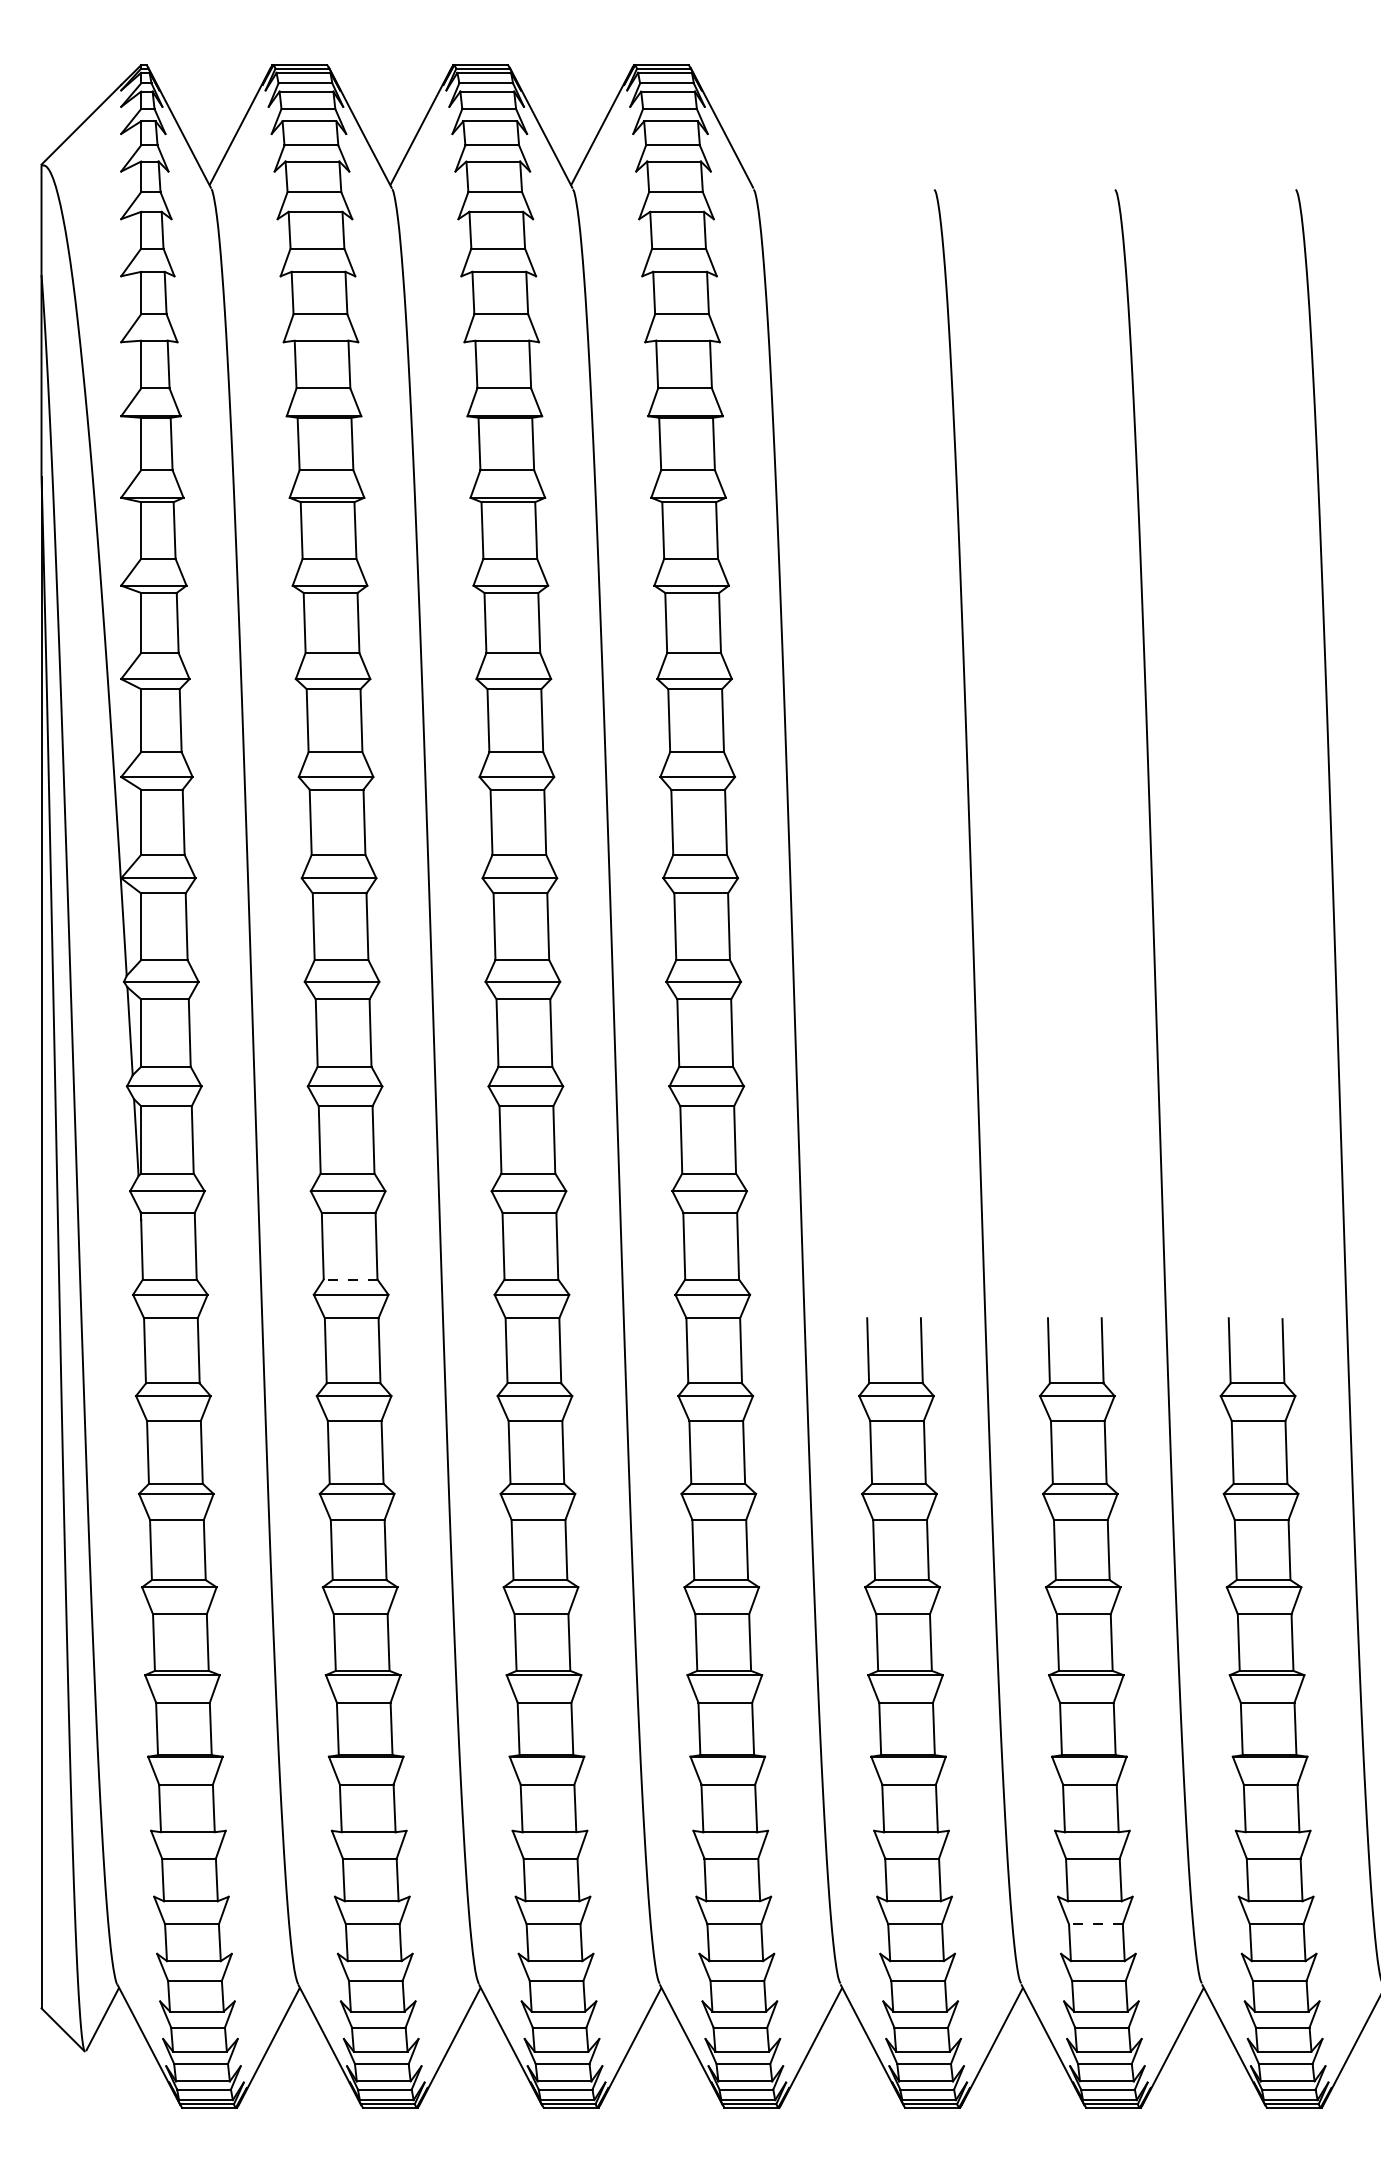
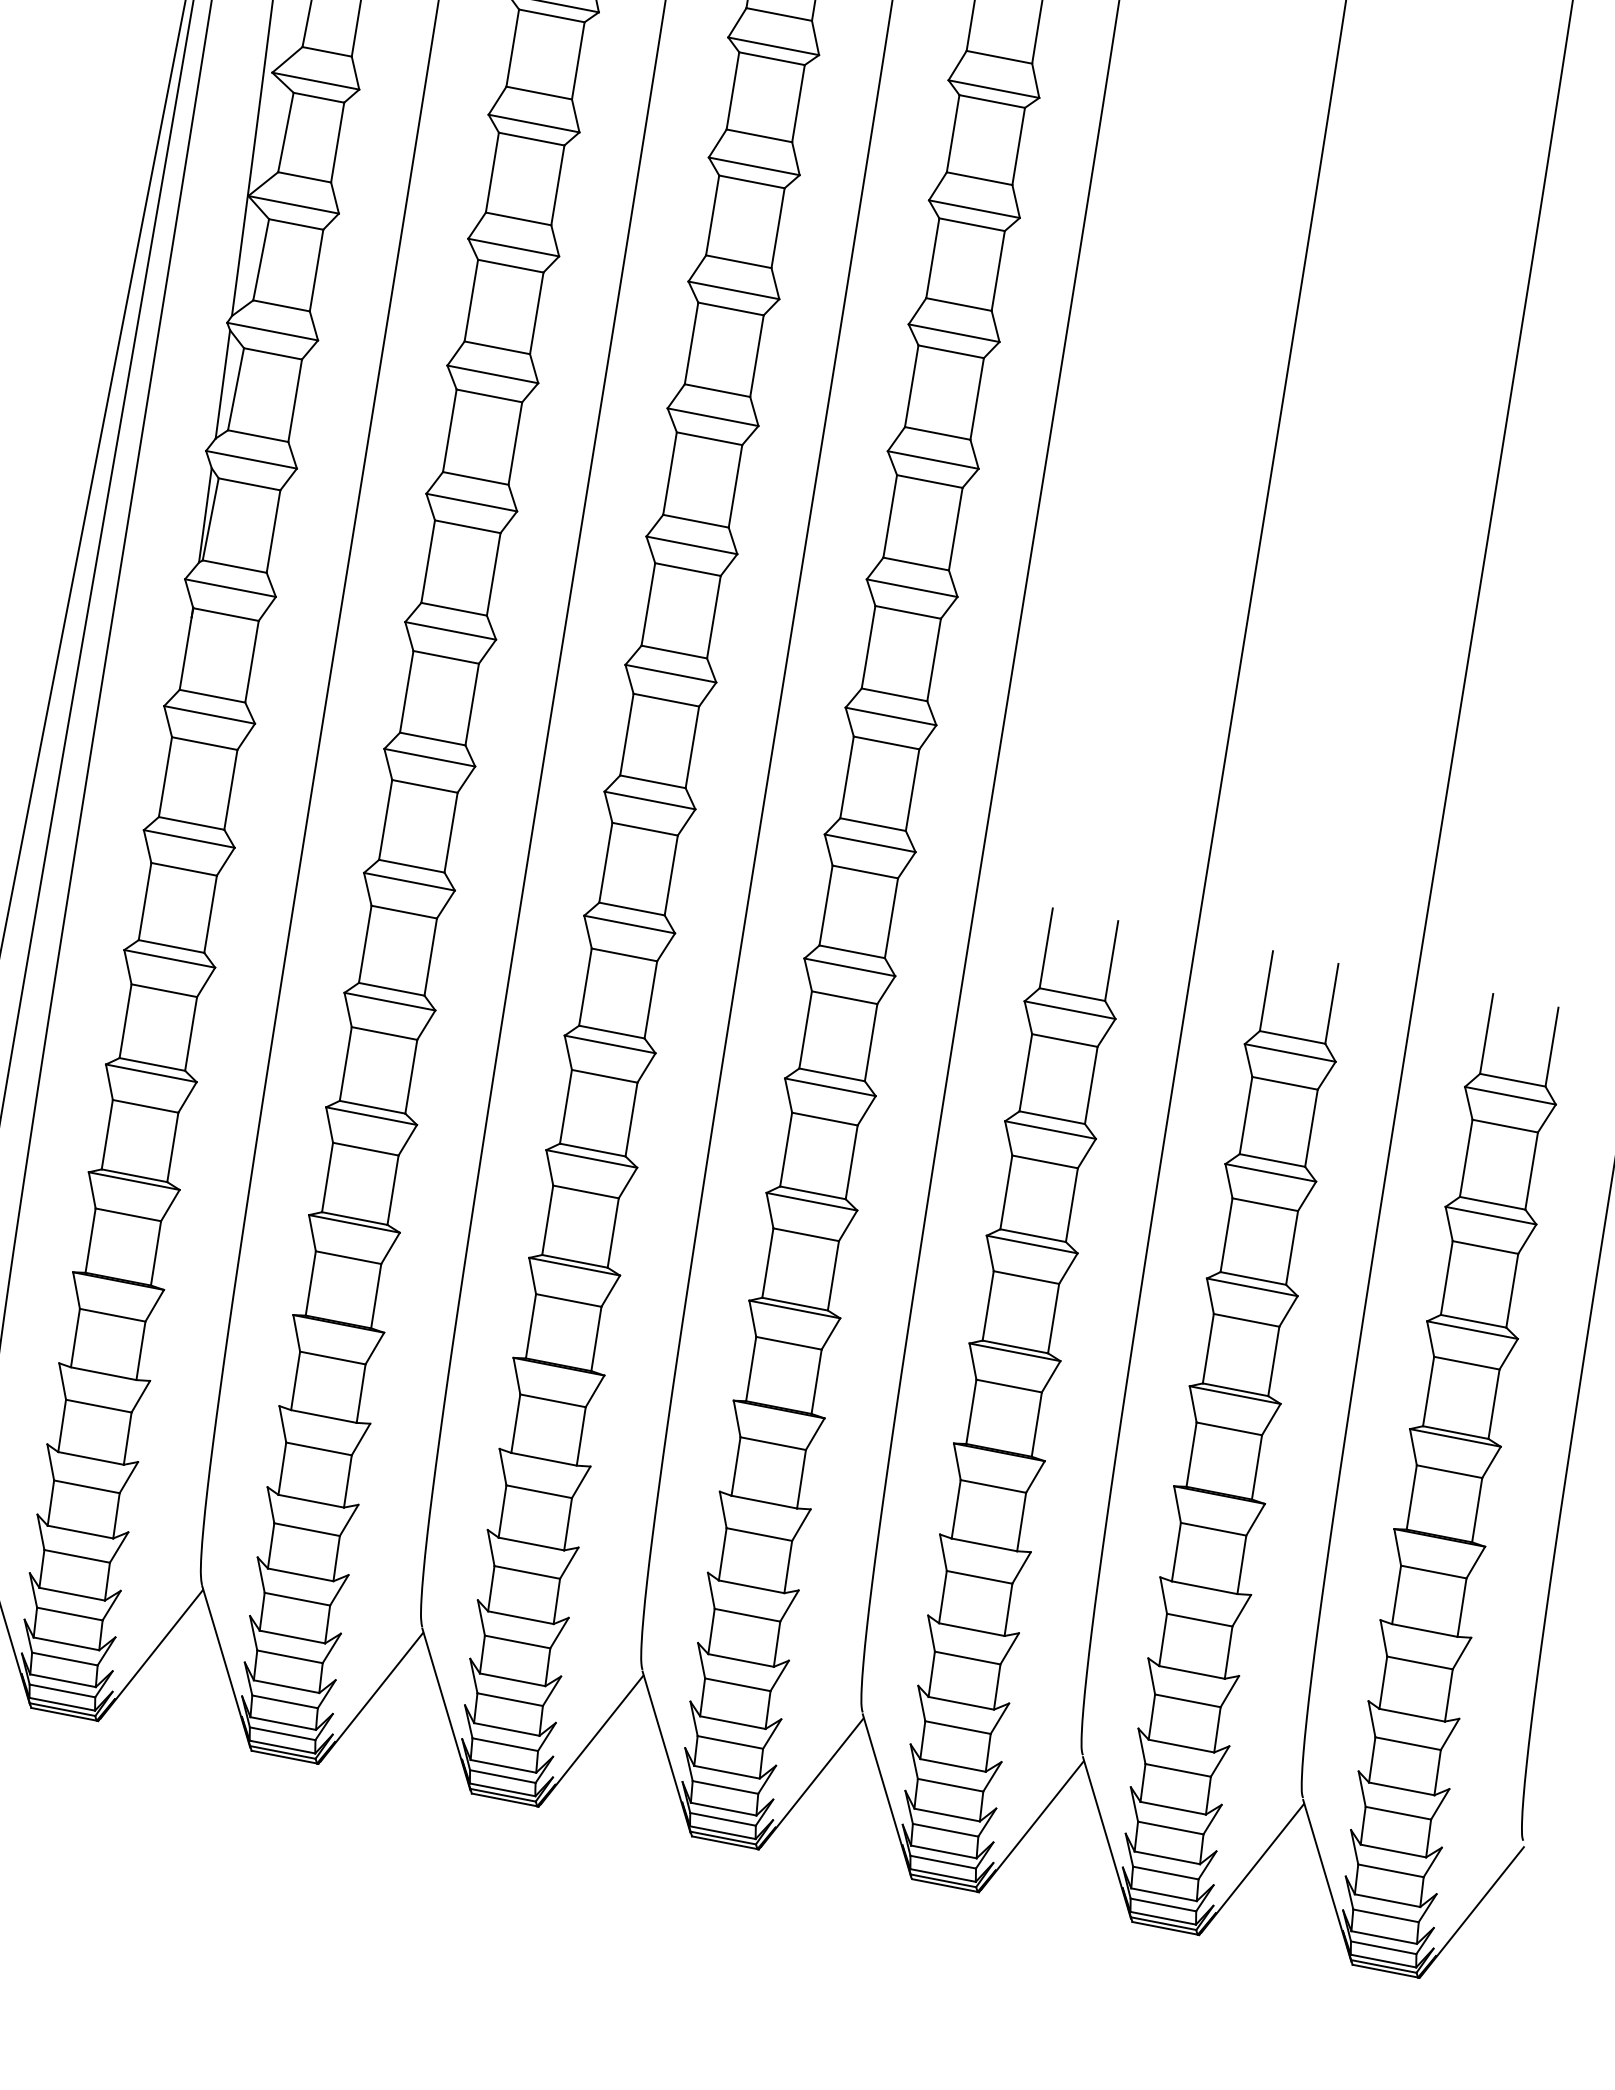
line: (350, 1279) -> (432, 738), dashed -> solid
line: (1095, 1924) -> (1187, 1700), dashed -> solid

